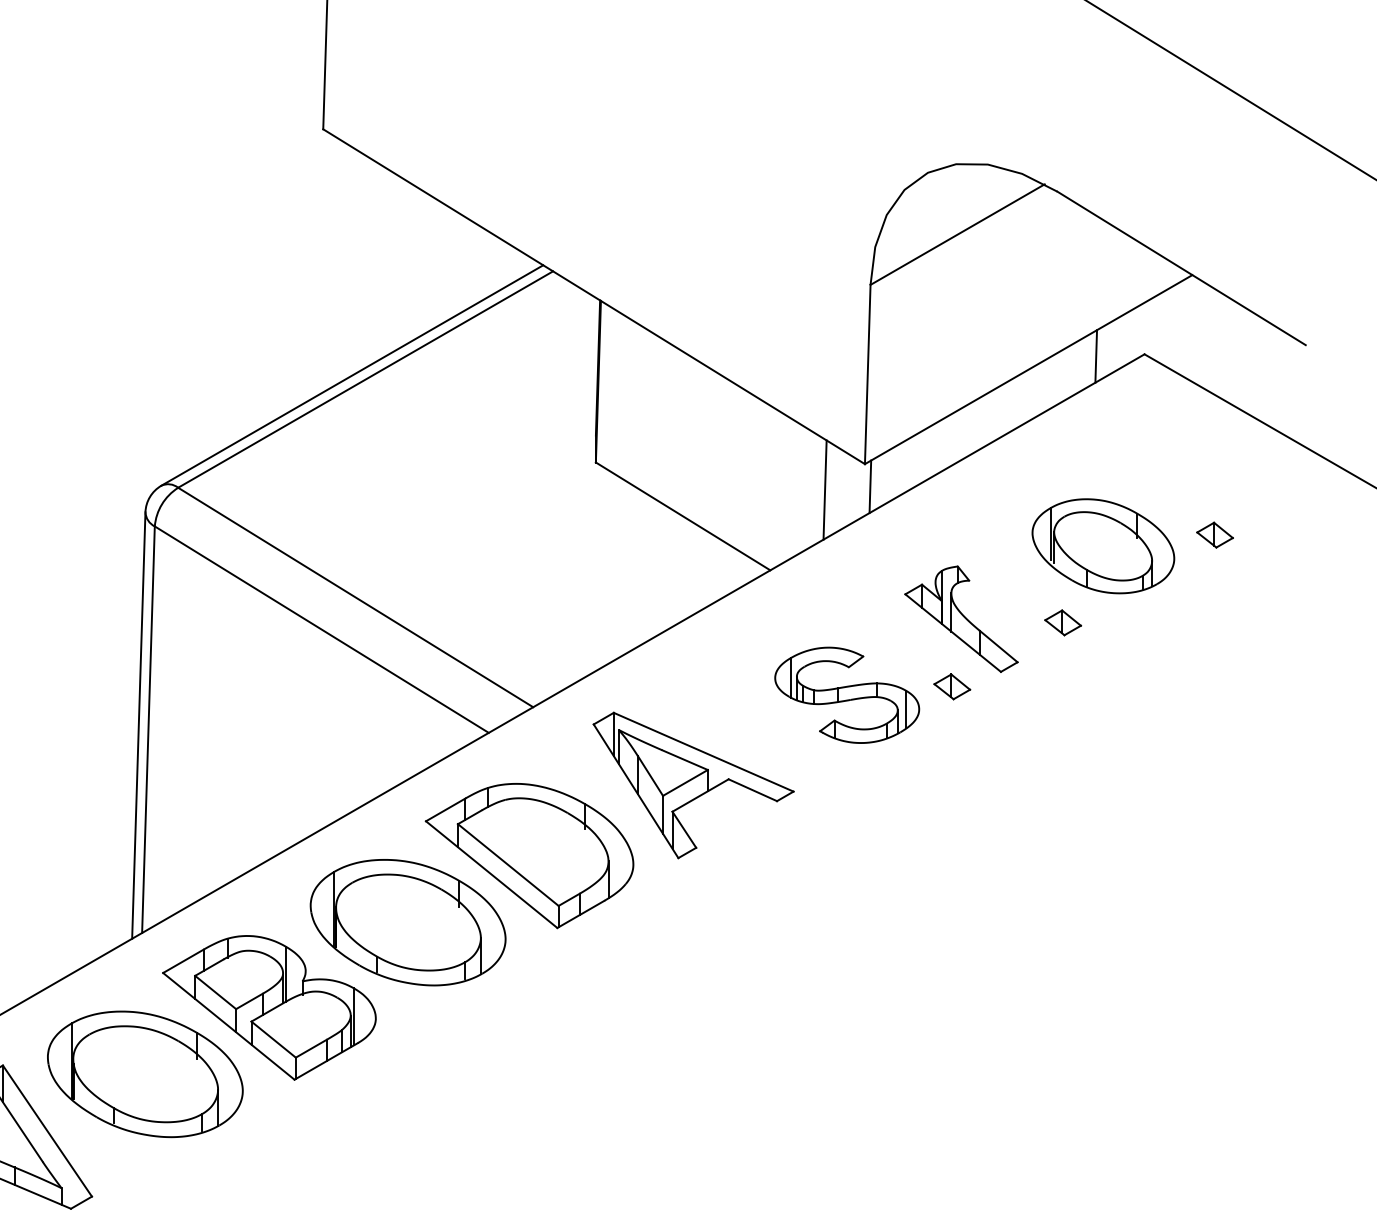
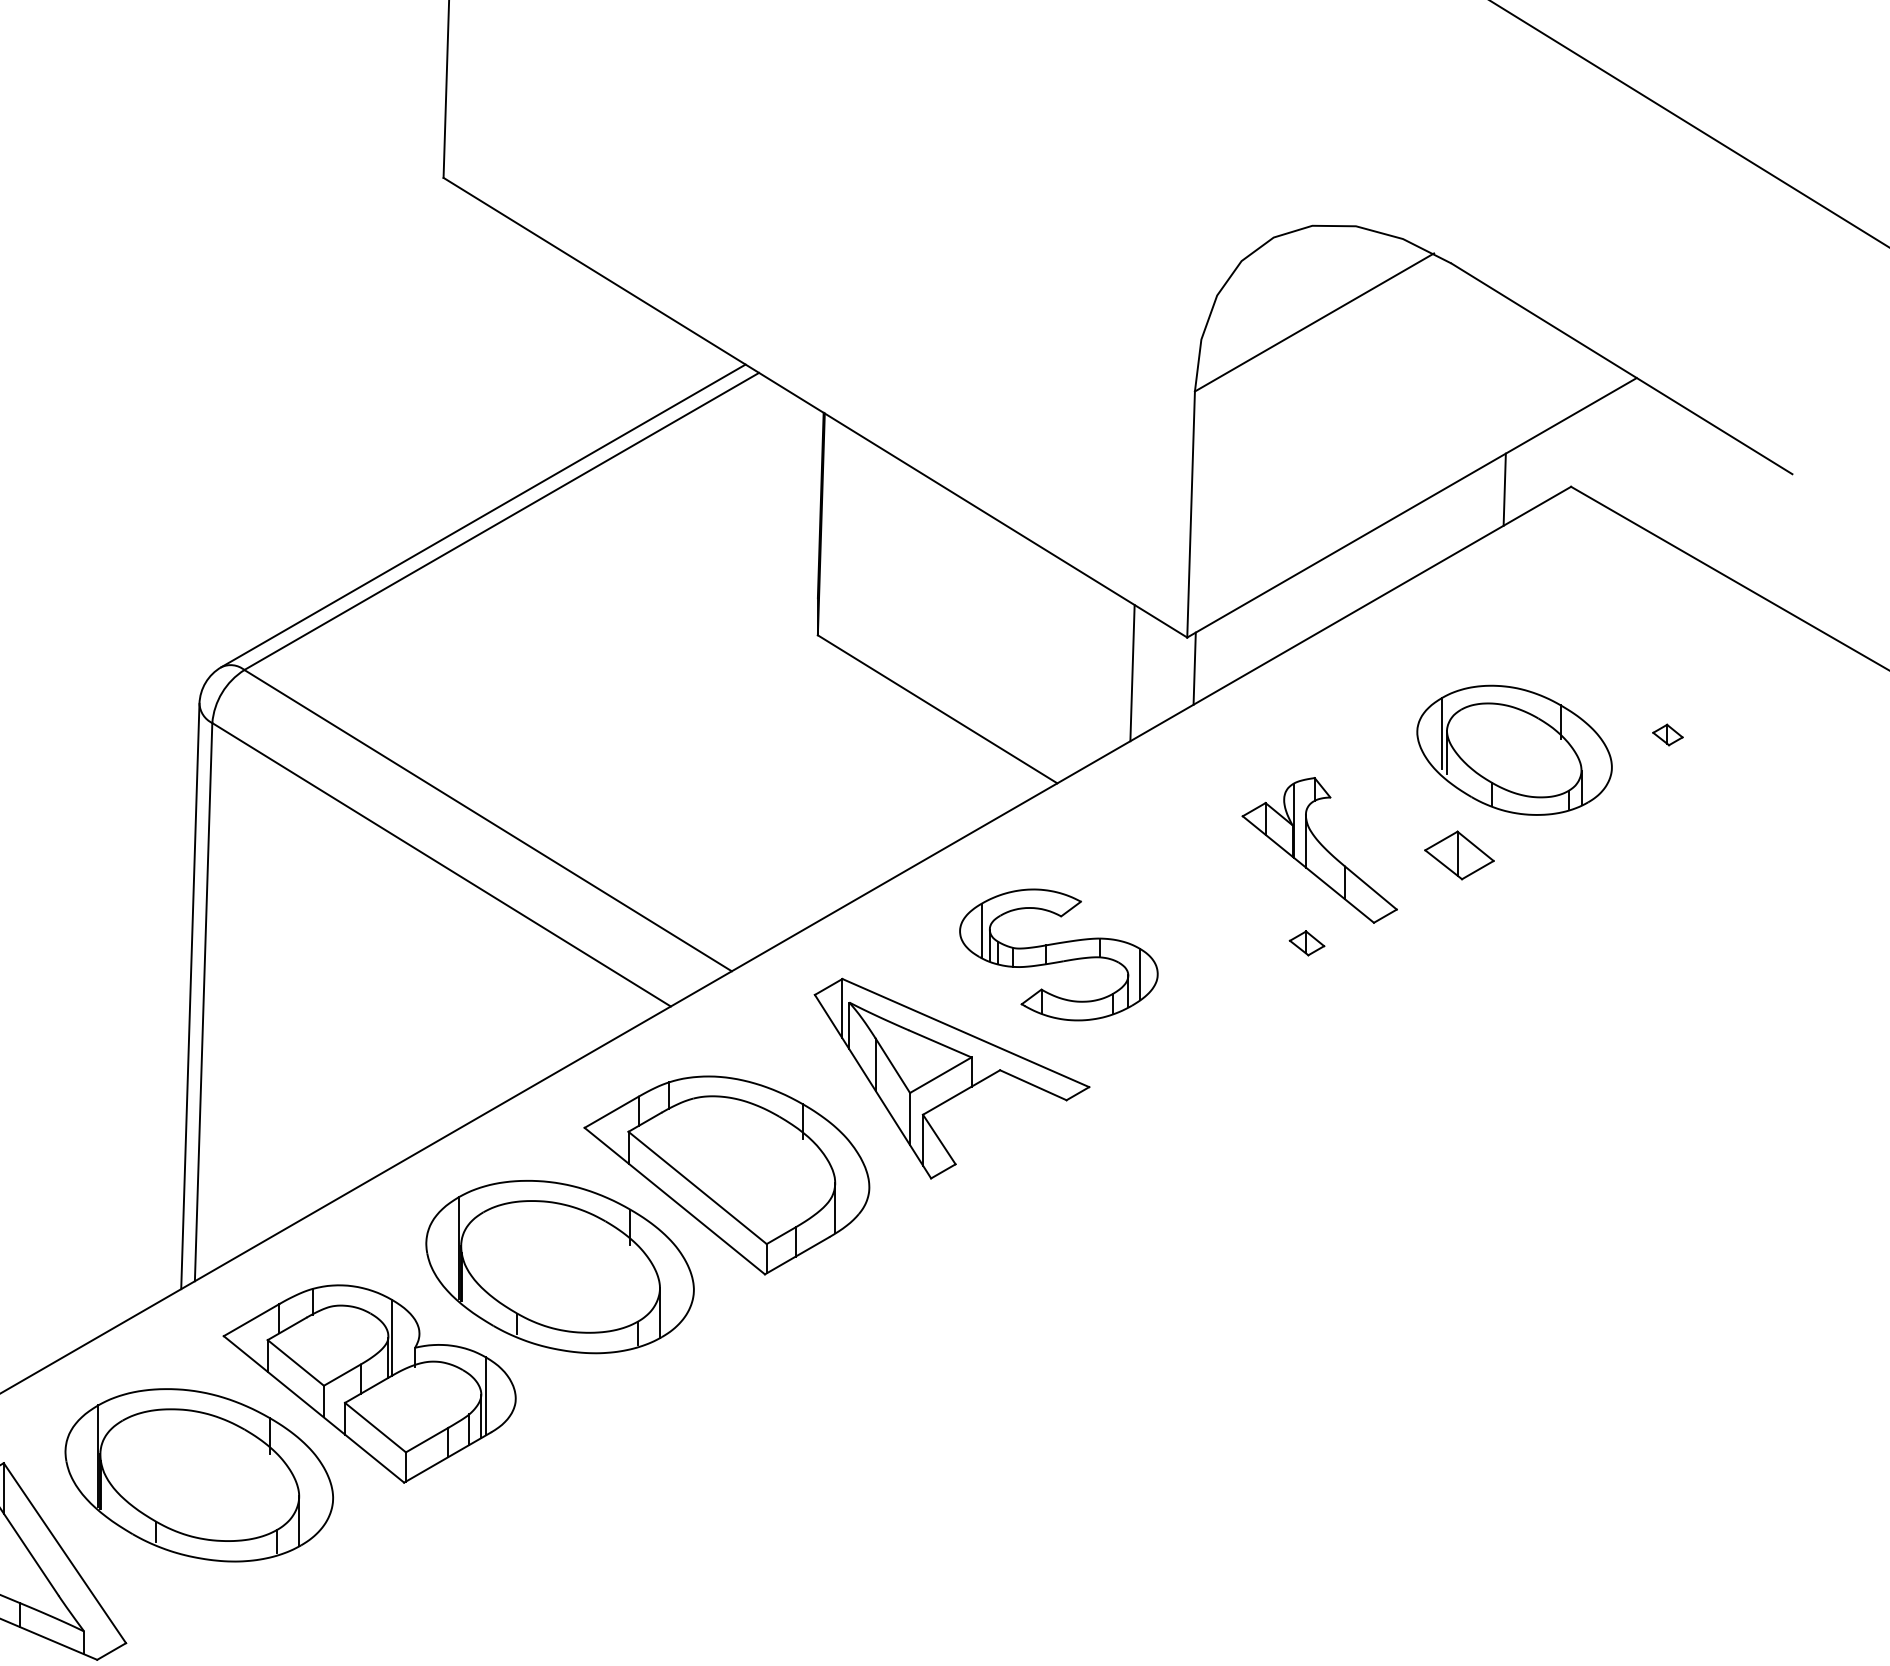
part: (1214, 534) -> (1667, 734), size x0.6
part: (1062, 622) -> (1458, 855), size x1.4
part: (951, 686) -> (1306, 943), size x0.7
part: (846, 695) -> (1058, 954), moved

